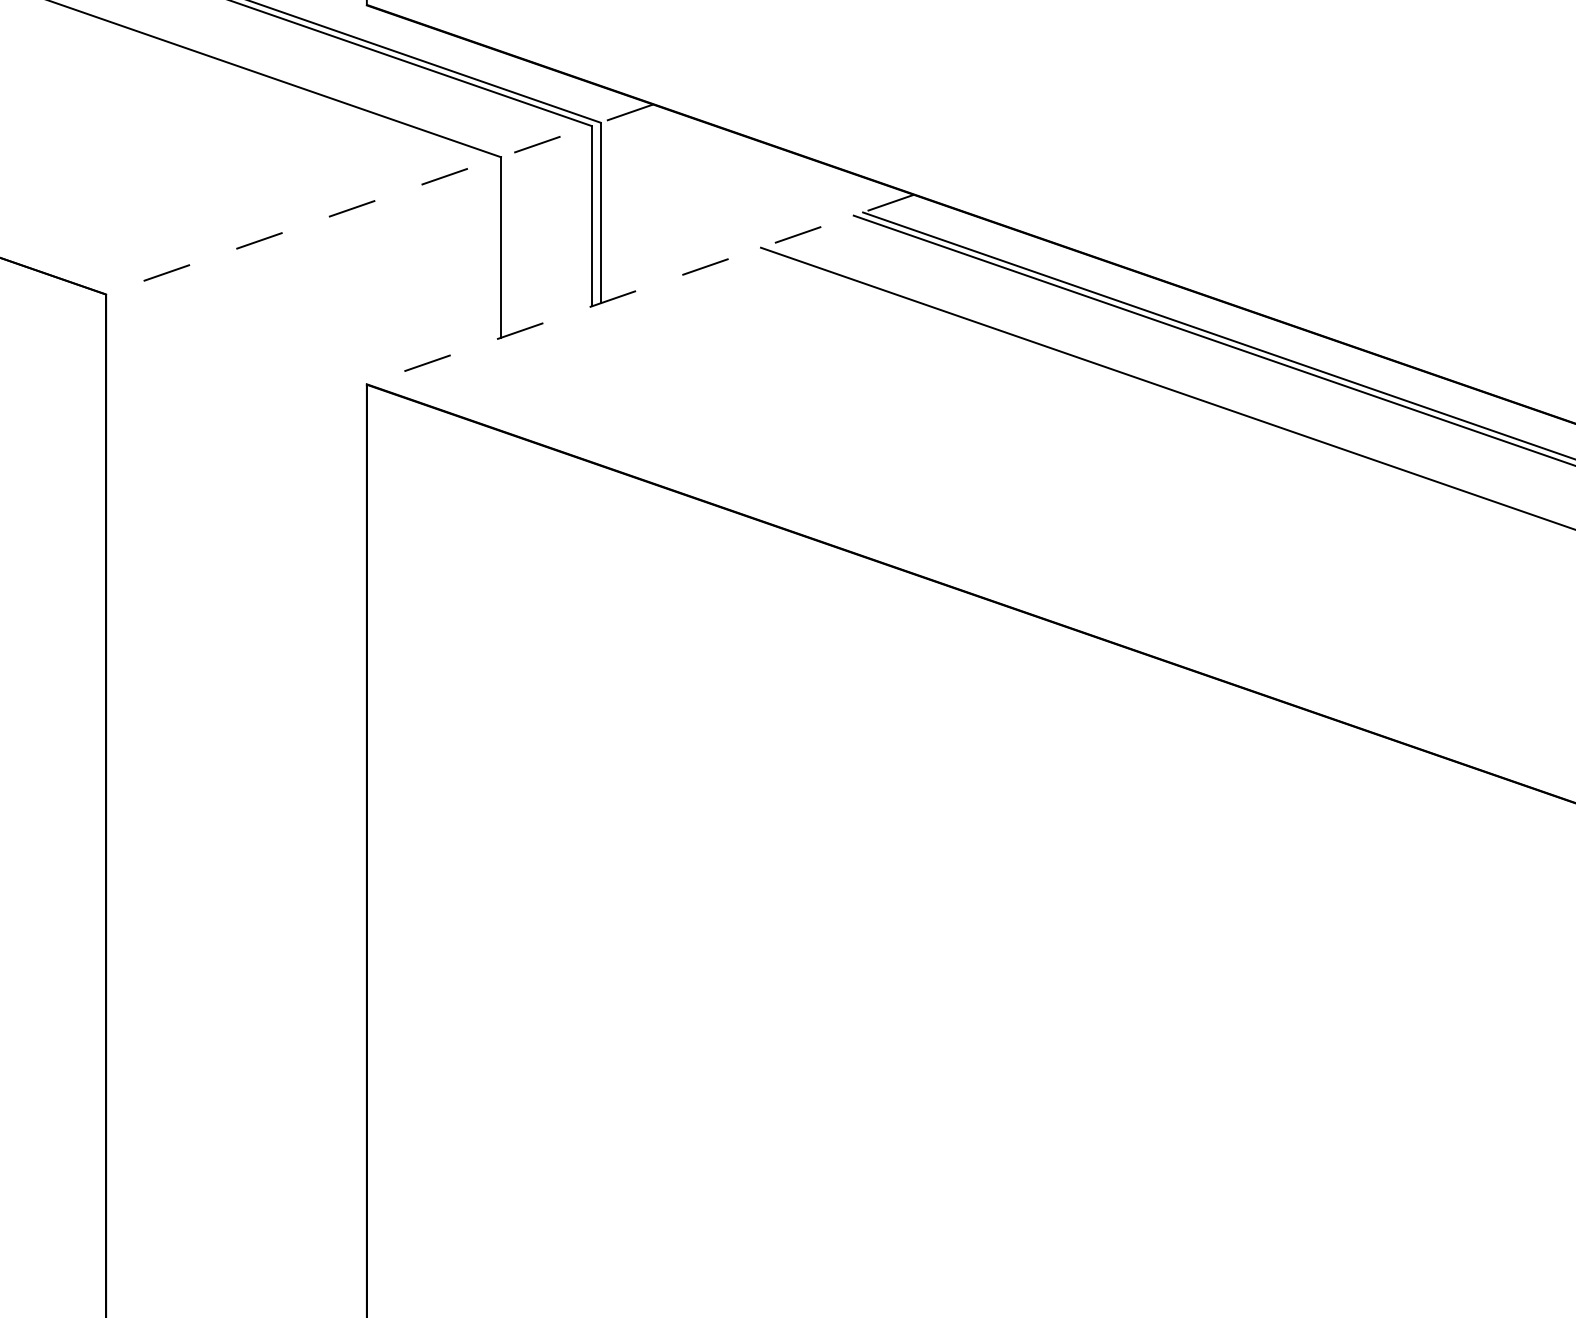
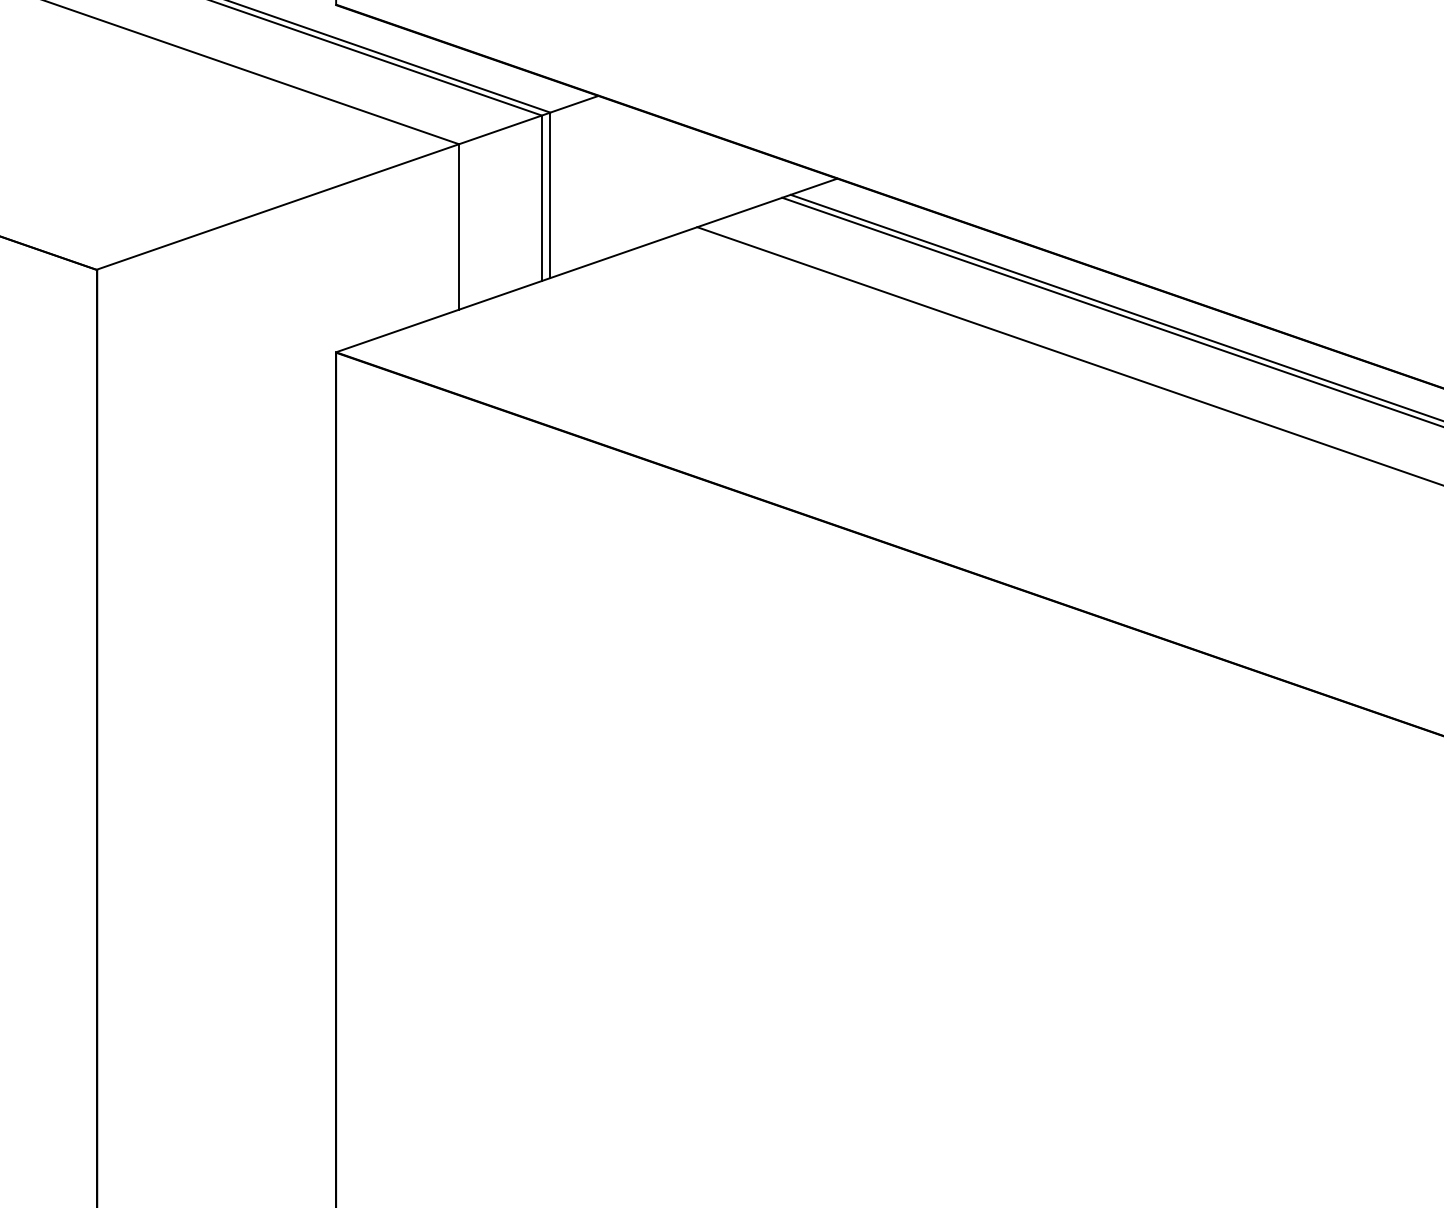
line: (379, 198) -> (347, 182), dashed -> solid
line: (640, 289) -> (586, 265), dashed -> solid

